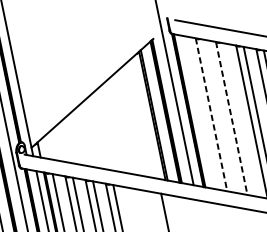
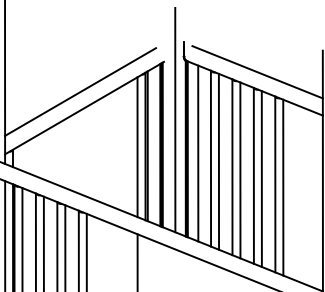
line: (85, 79) -> (80, 91), added
line: (199, 112) -> (198, 153), added
line: (211, 114) -> (210, 158), dashed -> solid
line: (218, 115) -> (218, 161), added
line: (145, 118) -> (137, 147), added
line: (231, 118) -> (232, 167), dashed -> solid
line: (239, 119) -> (240, 170), added

